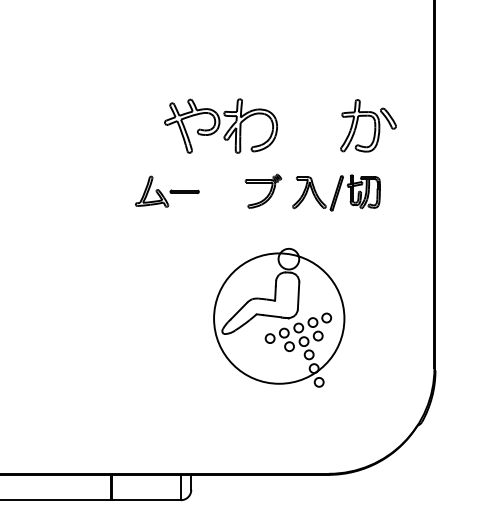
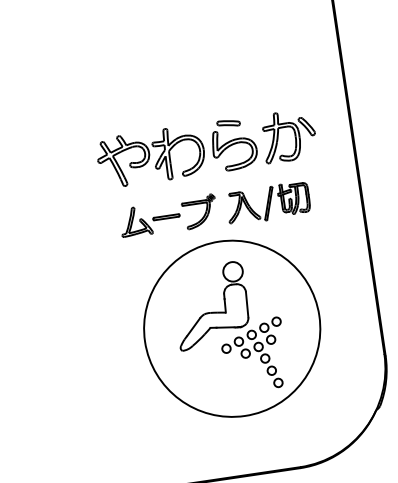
part: (309, 126) -> (233, 144), added
part: (167, 191) -> (150, 219), moved
circle: (279, 318) -> (232, 328), size x1.43

